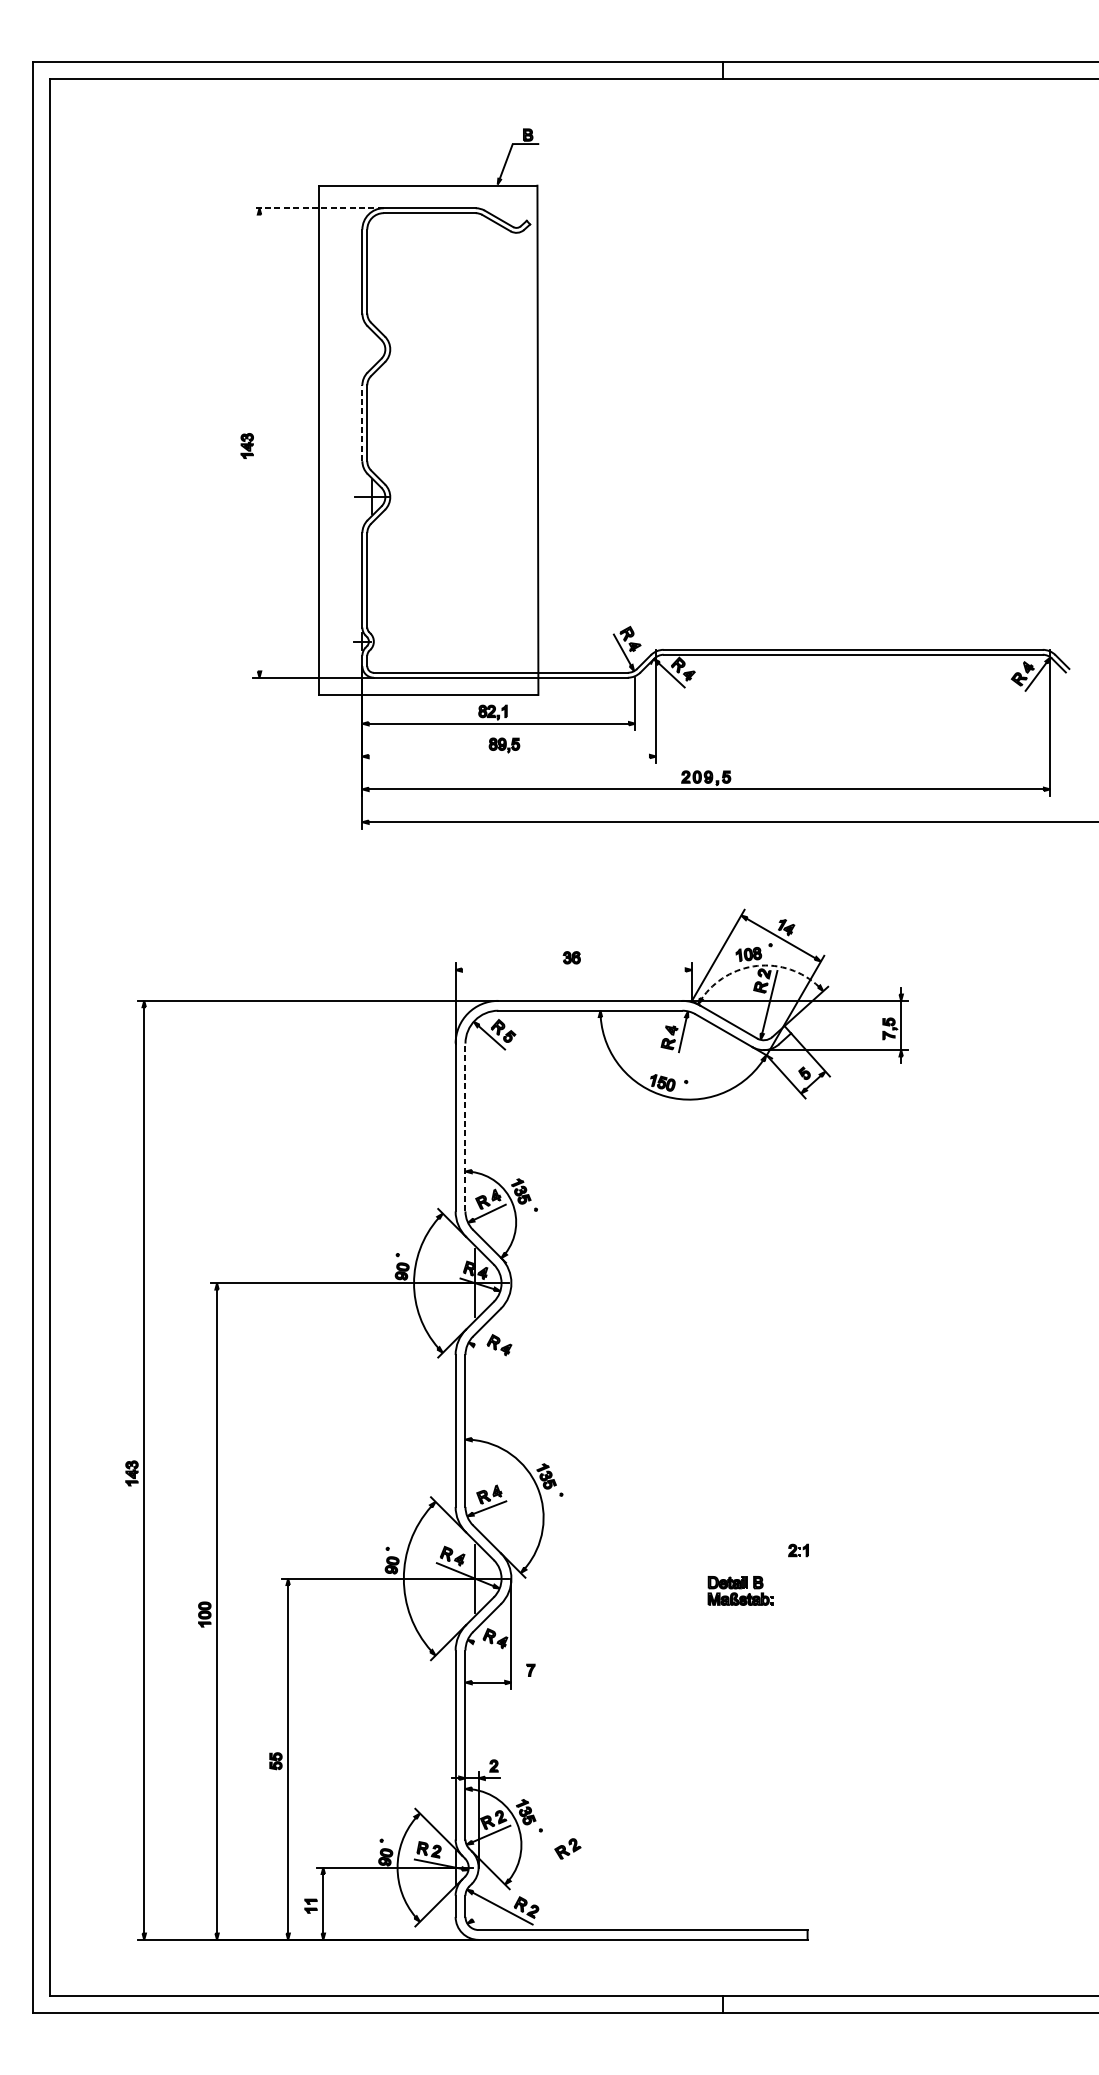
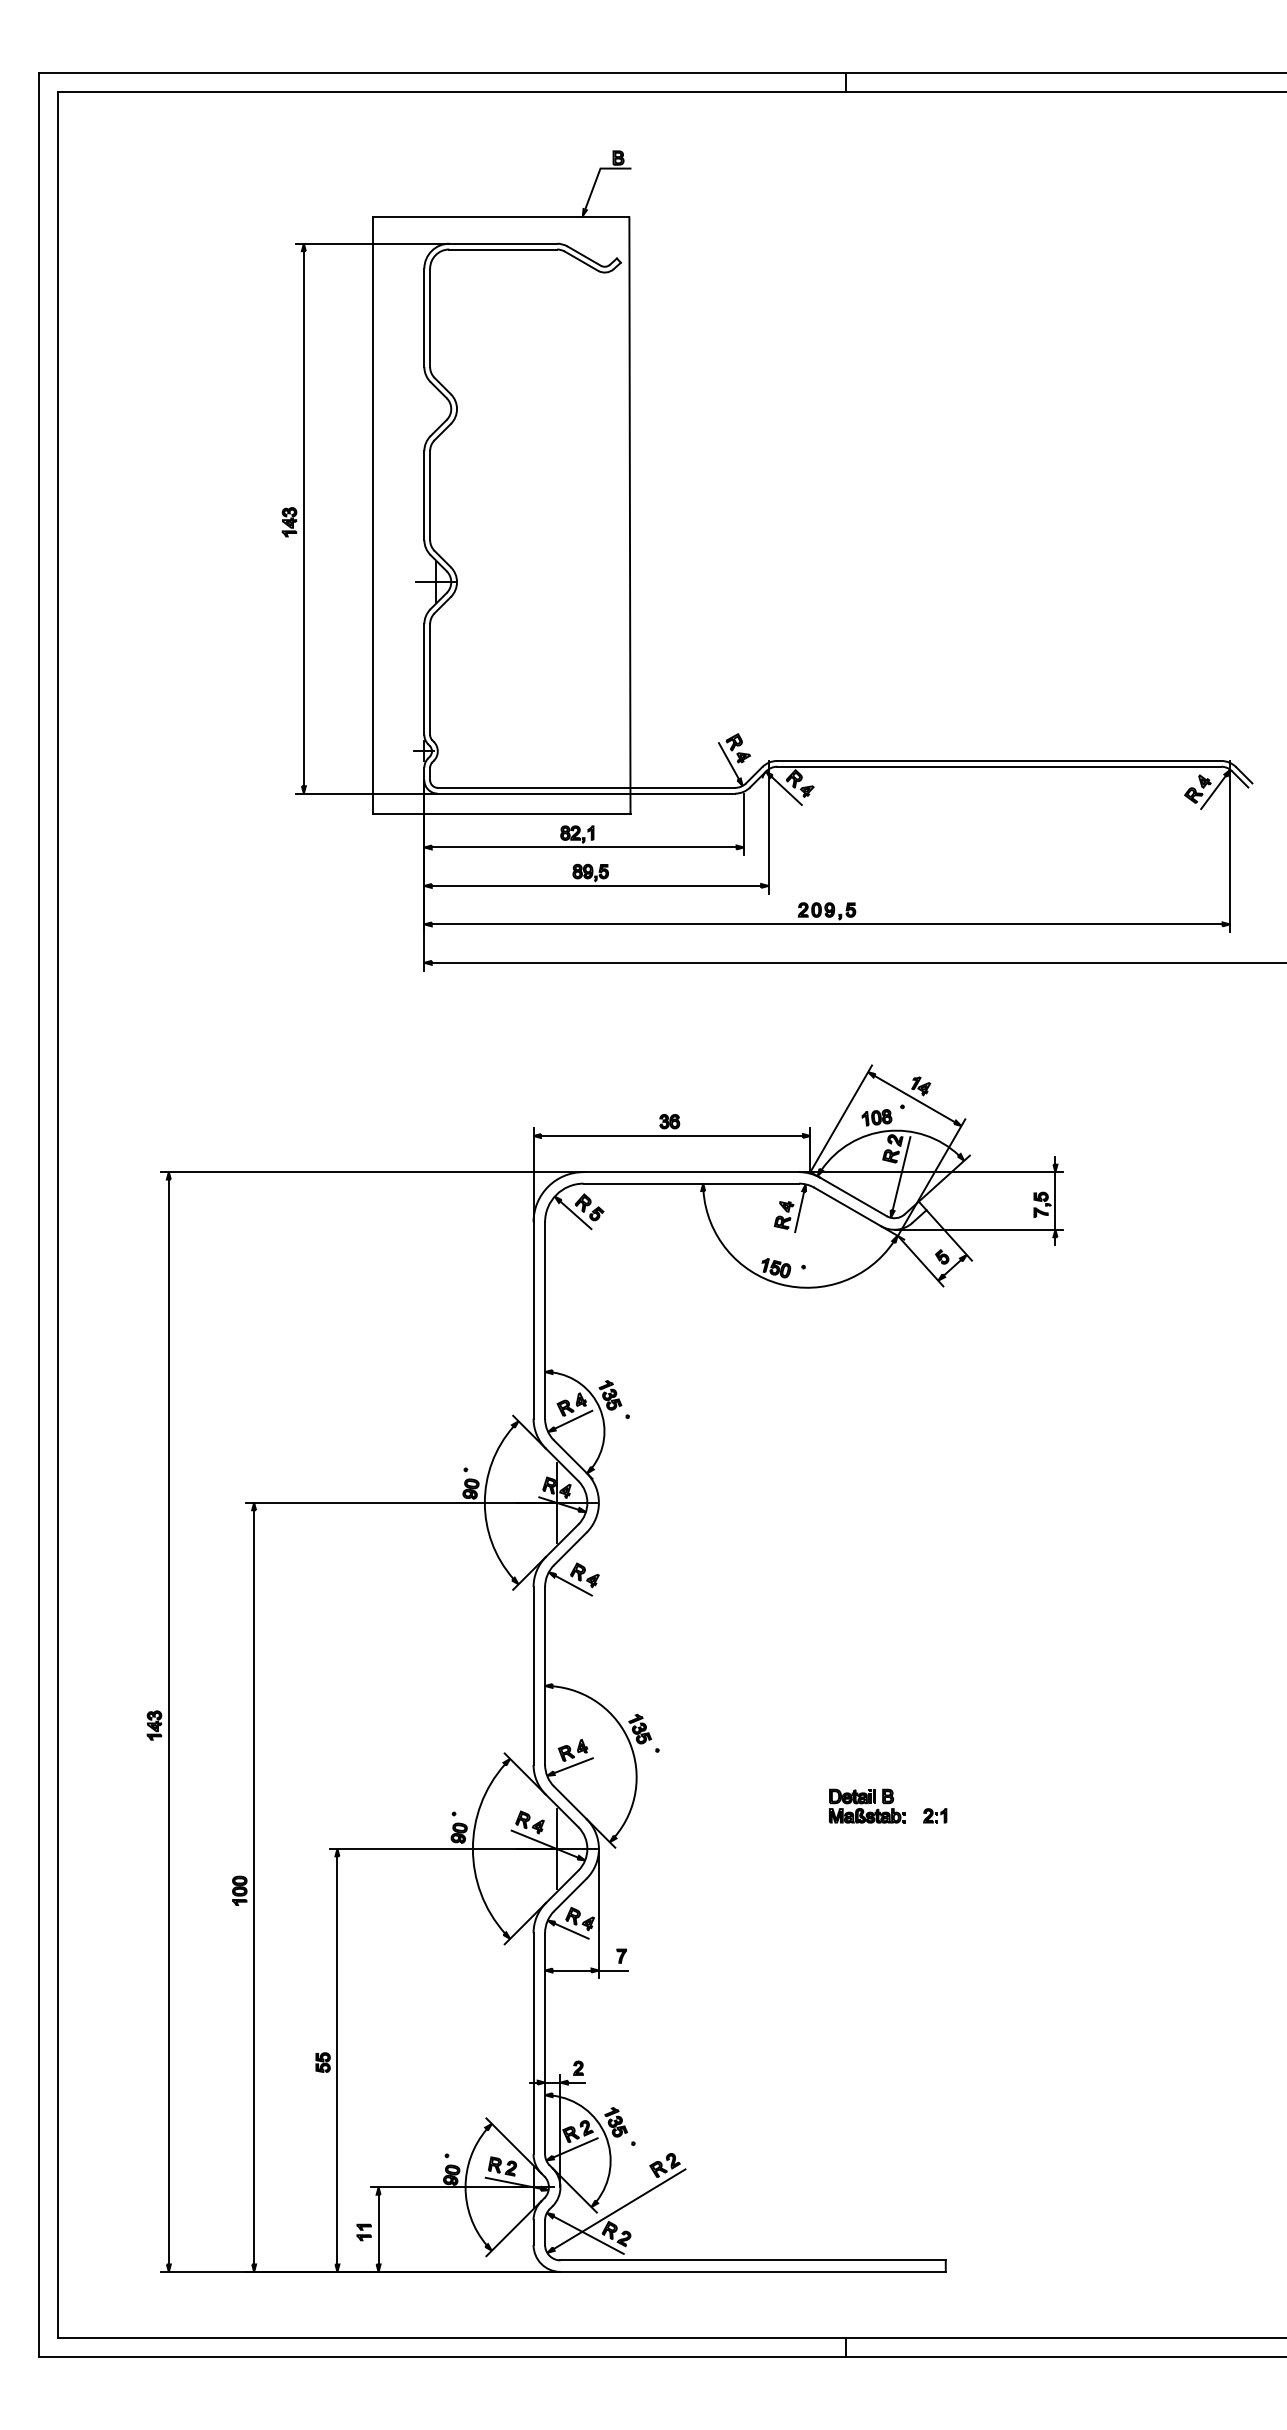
line: (318, 208) -> (372, 243), dashed -> solid
line: (362, 423) -> (424, 495), dashed -> solid
line: (259, 442) -> (303, 518), added
line: (509, 756) -> (596, 885), added
arc: (756, 966) -> (886, 1131), dashed -> solid
line: (573, 970) -> (671, 1136), added
line: (465, 1126) -> (545, 1319), dashed -> solid
line: (489, 1353) -> (573, 1585), added
part: (740, 1590) -> (867, 1805), moved
line: (488, 1648) -> (571, 1930), added
line: (523, 1682) -> (612, 1970), added
line: (529, 1886) -> (619, 2209), added

